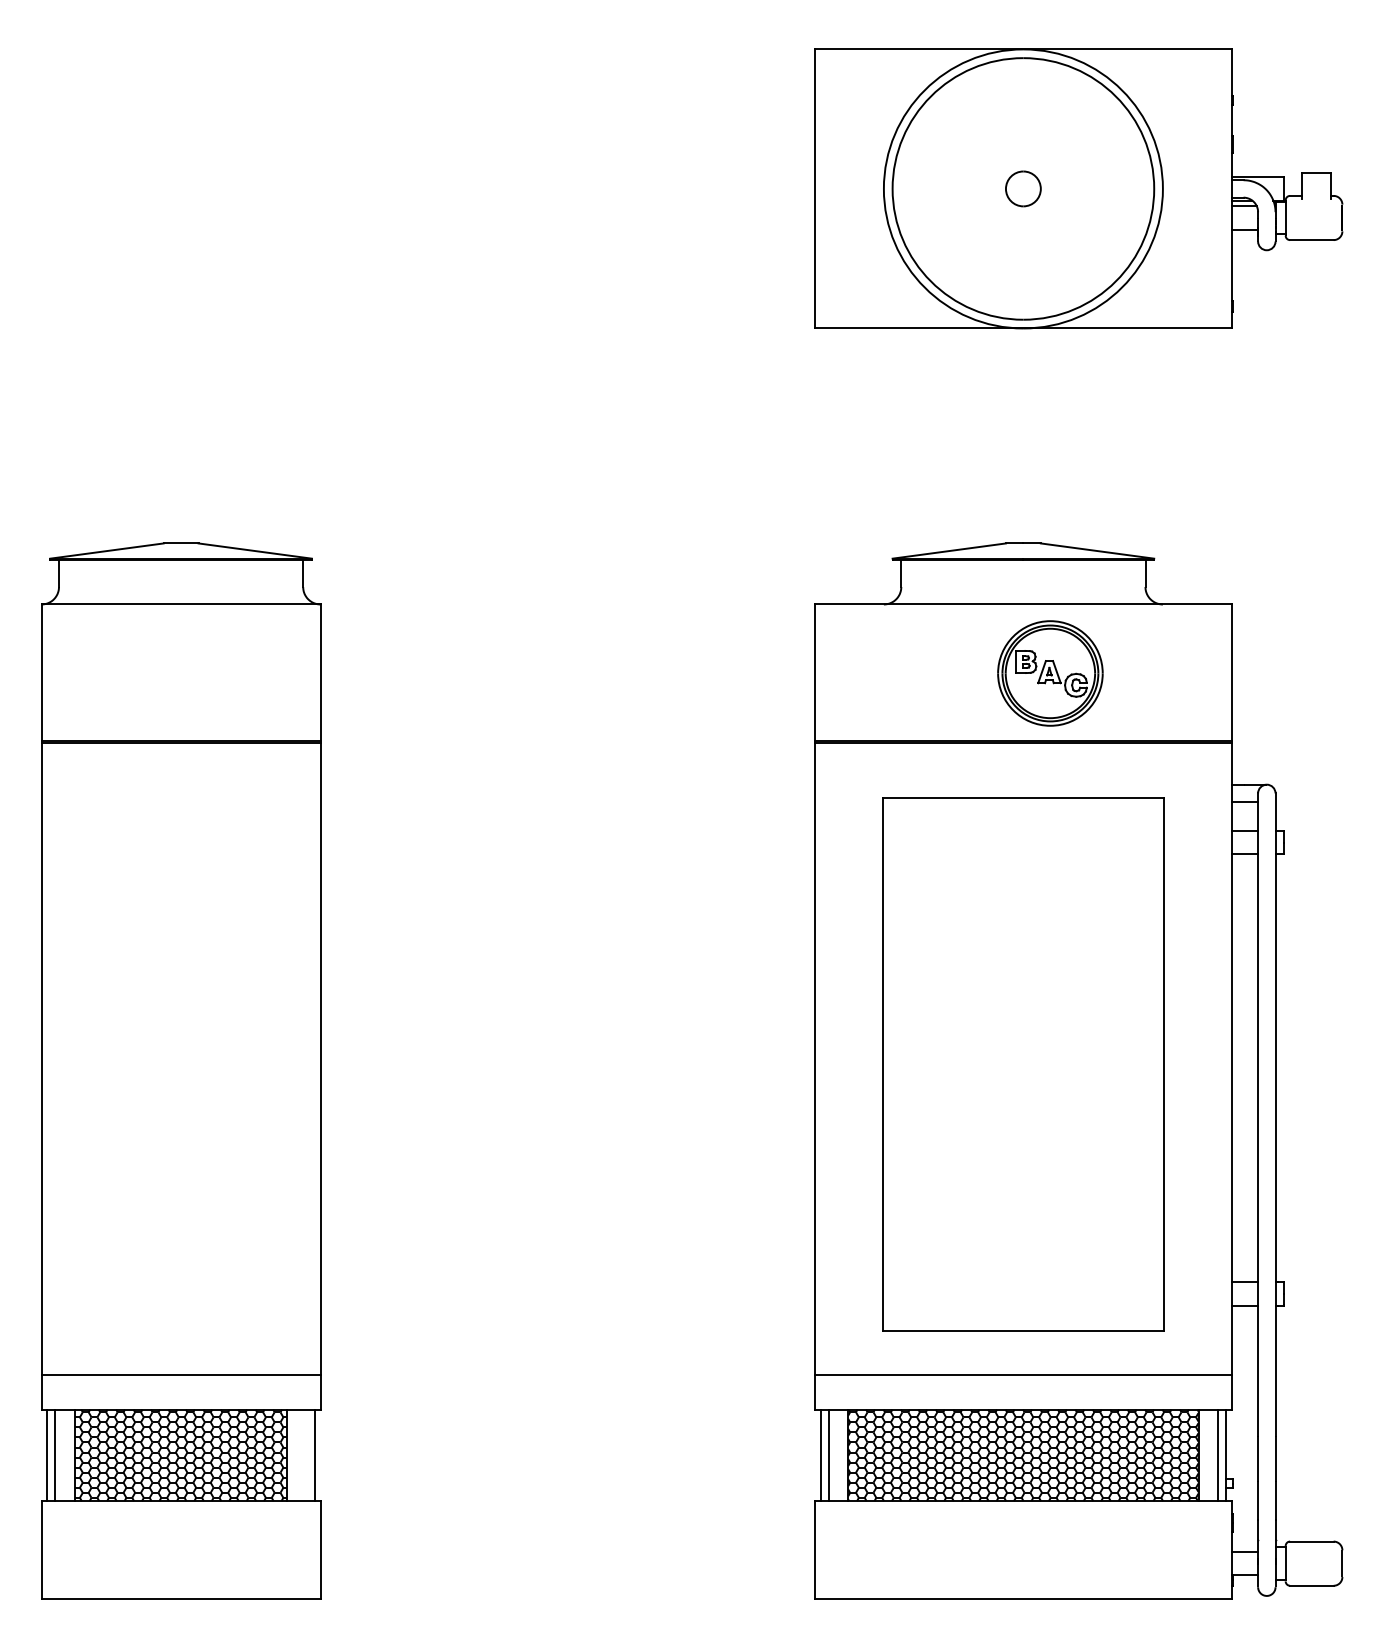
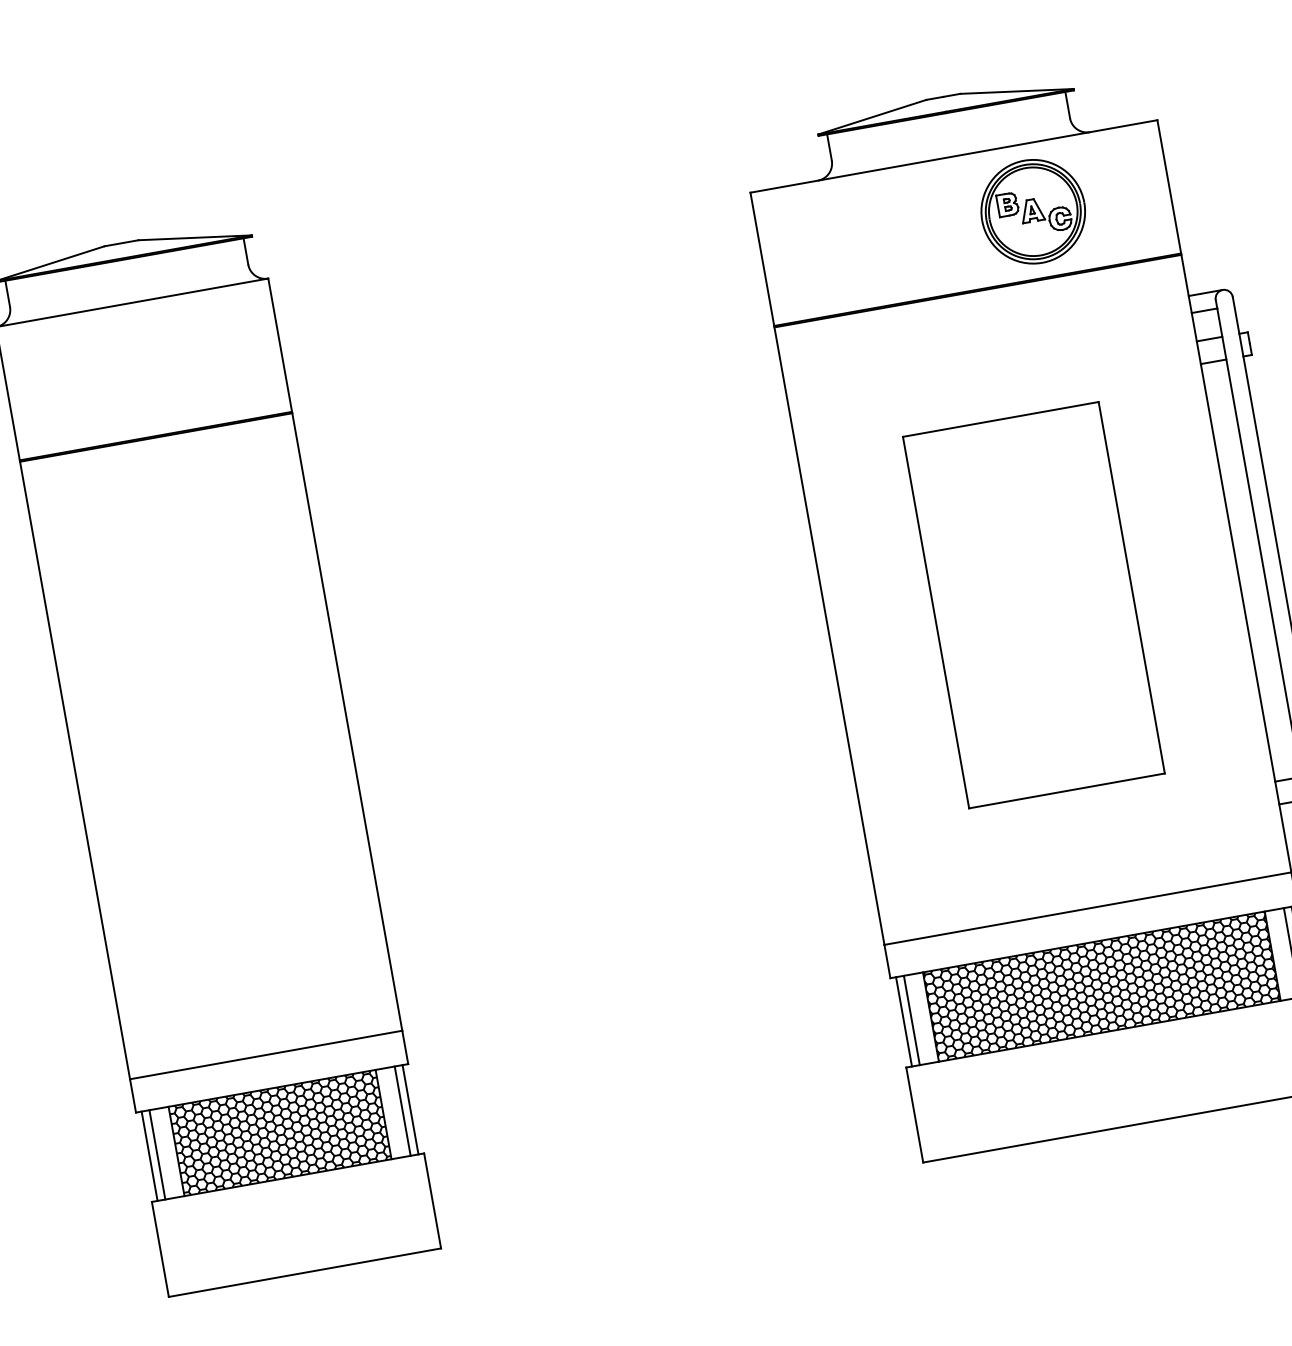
part: (1050, 673) -> (1033, 211), moved
part: (1023, 1064) -> (1034, 605), size x0.71
line: (306, 1455) -> (402, 1111), added

